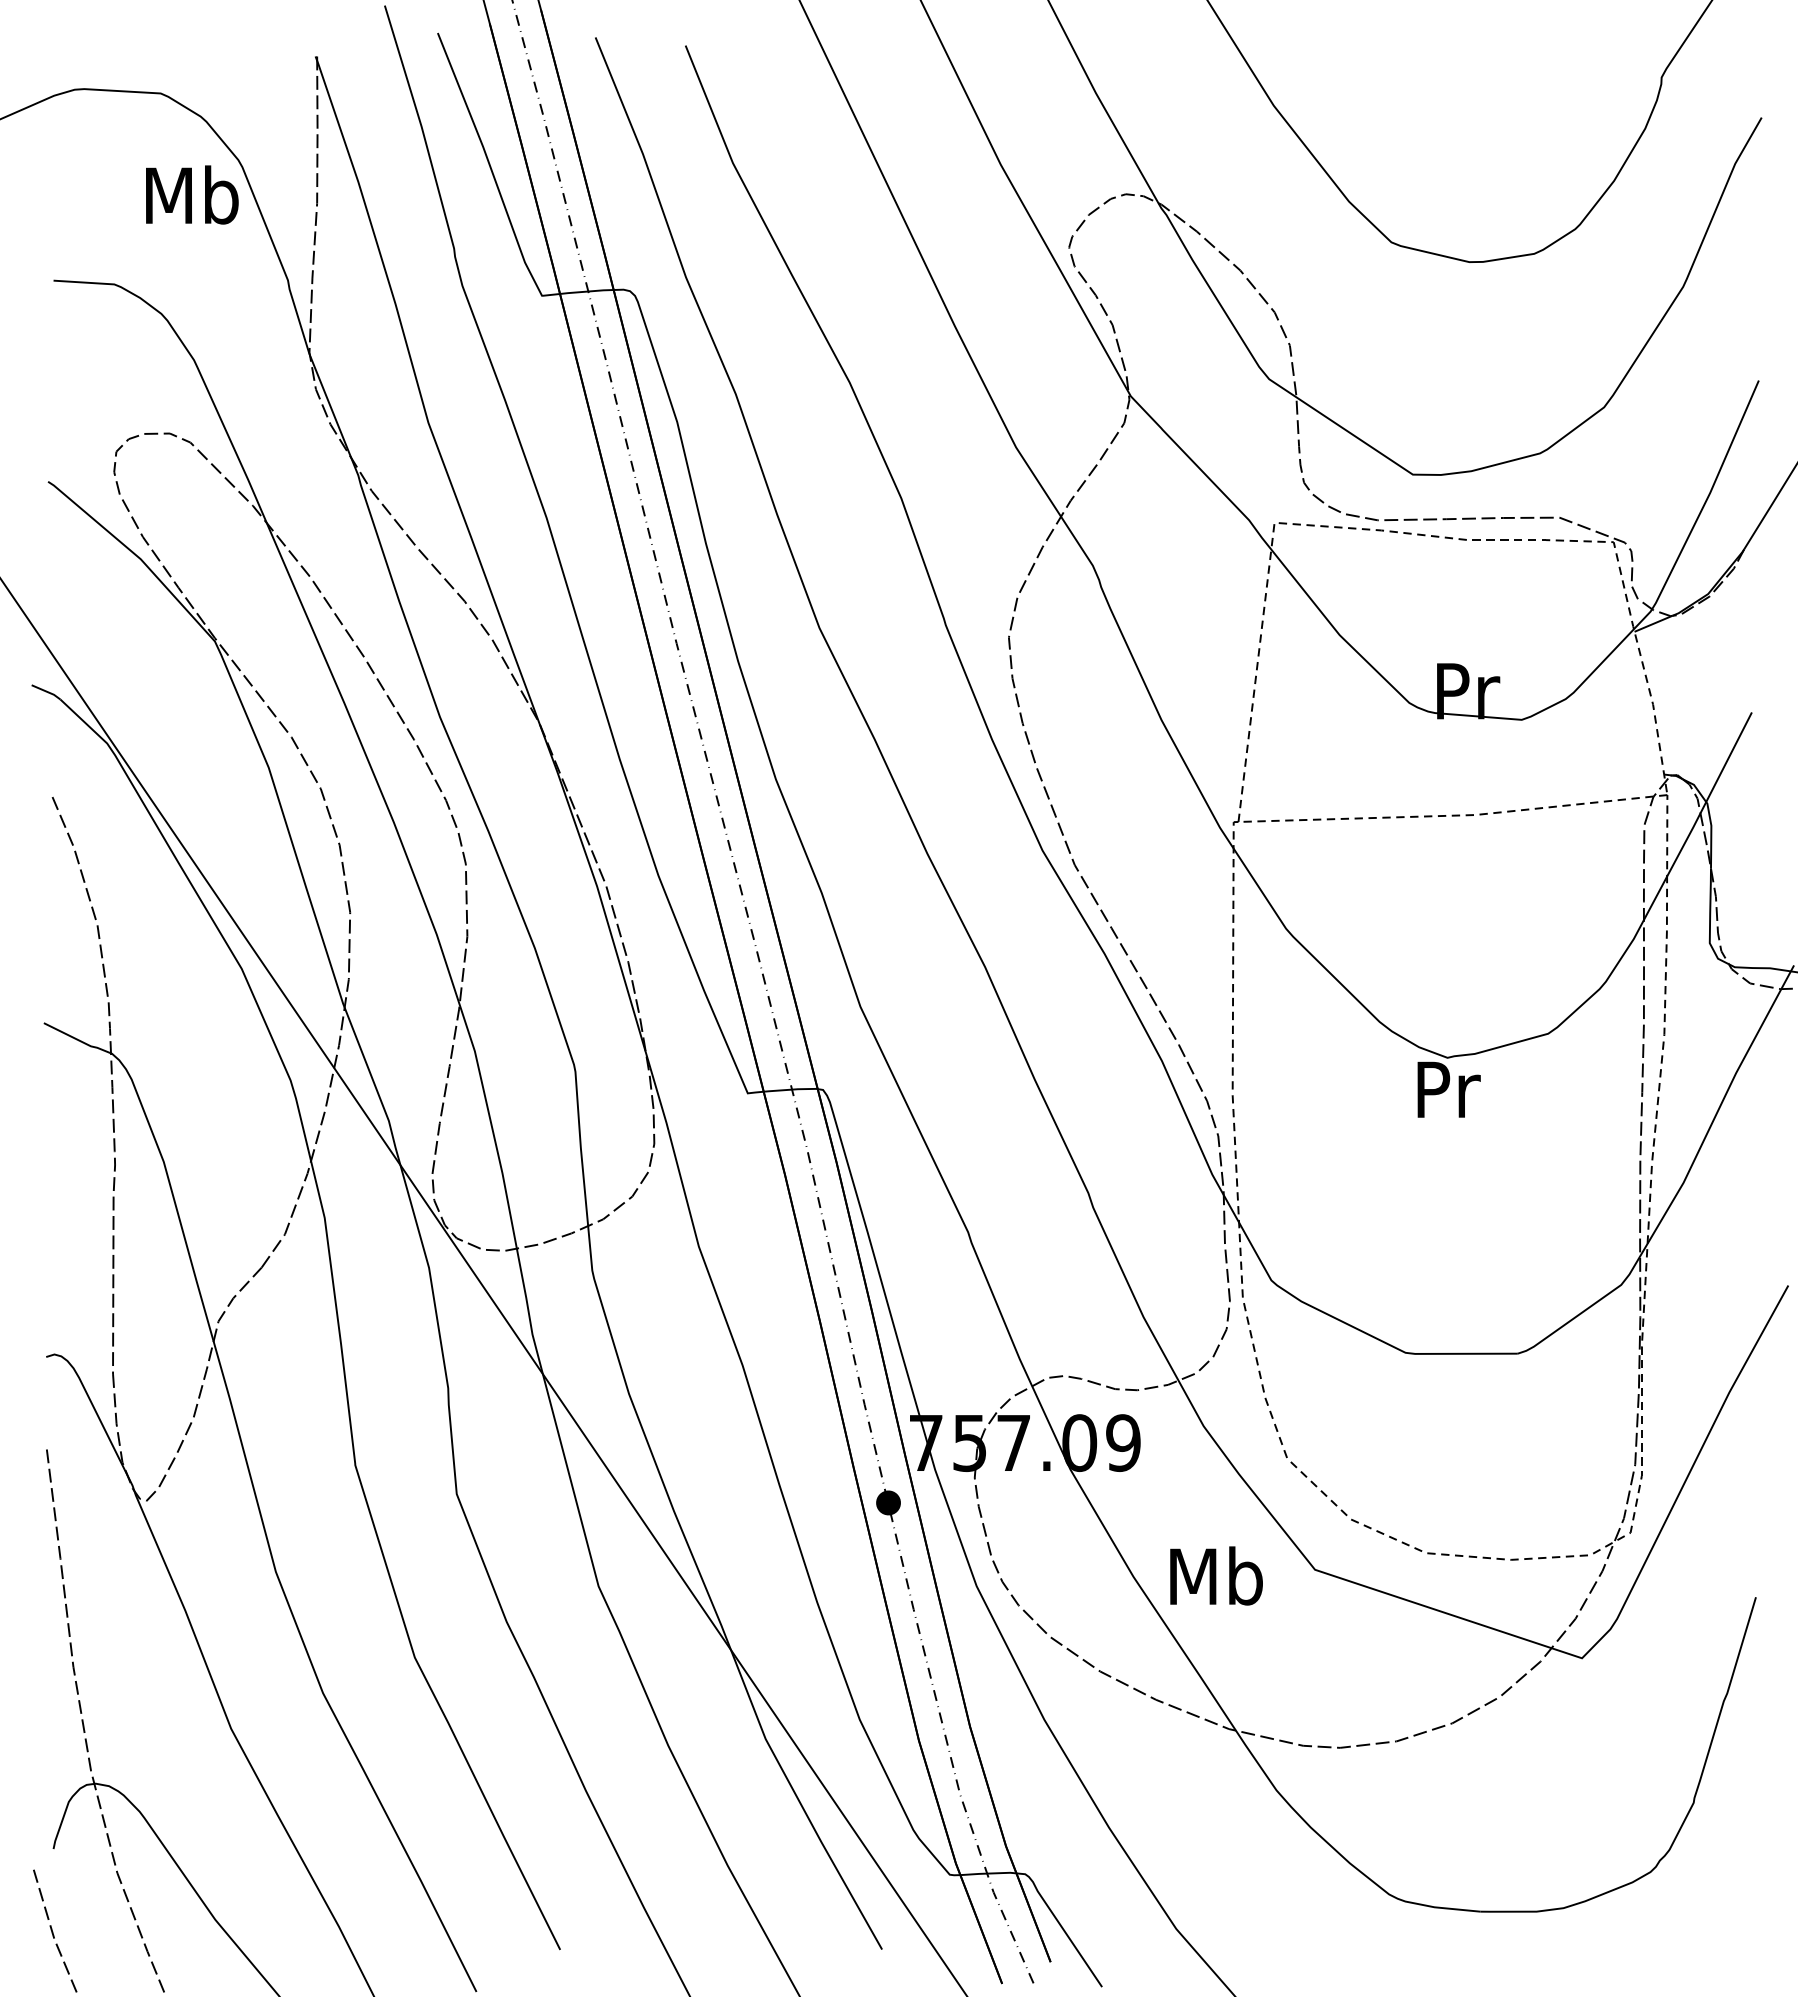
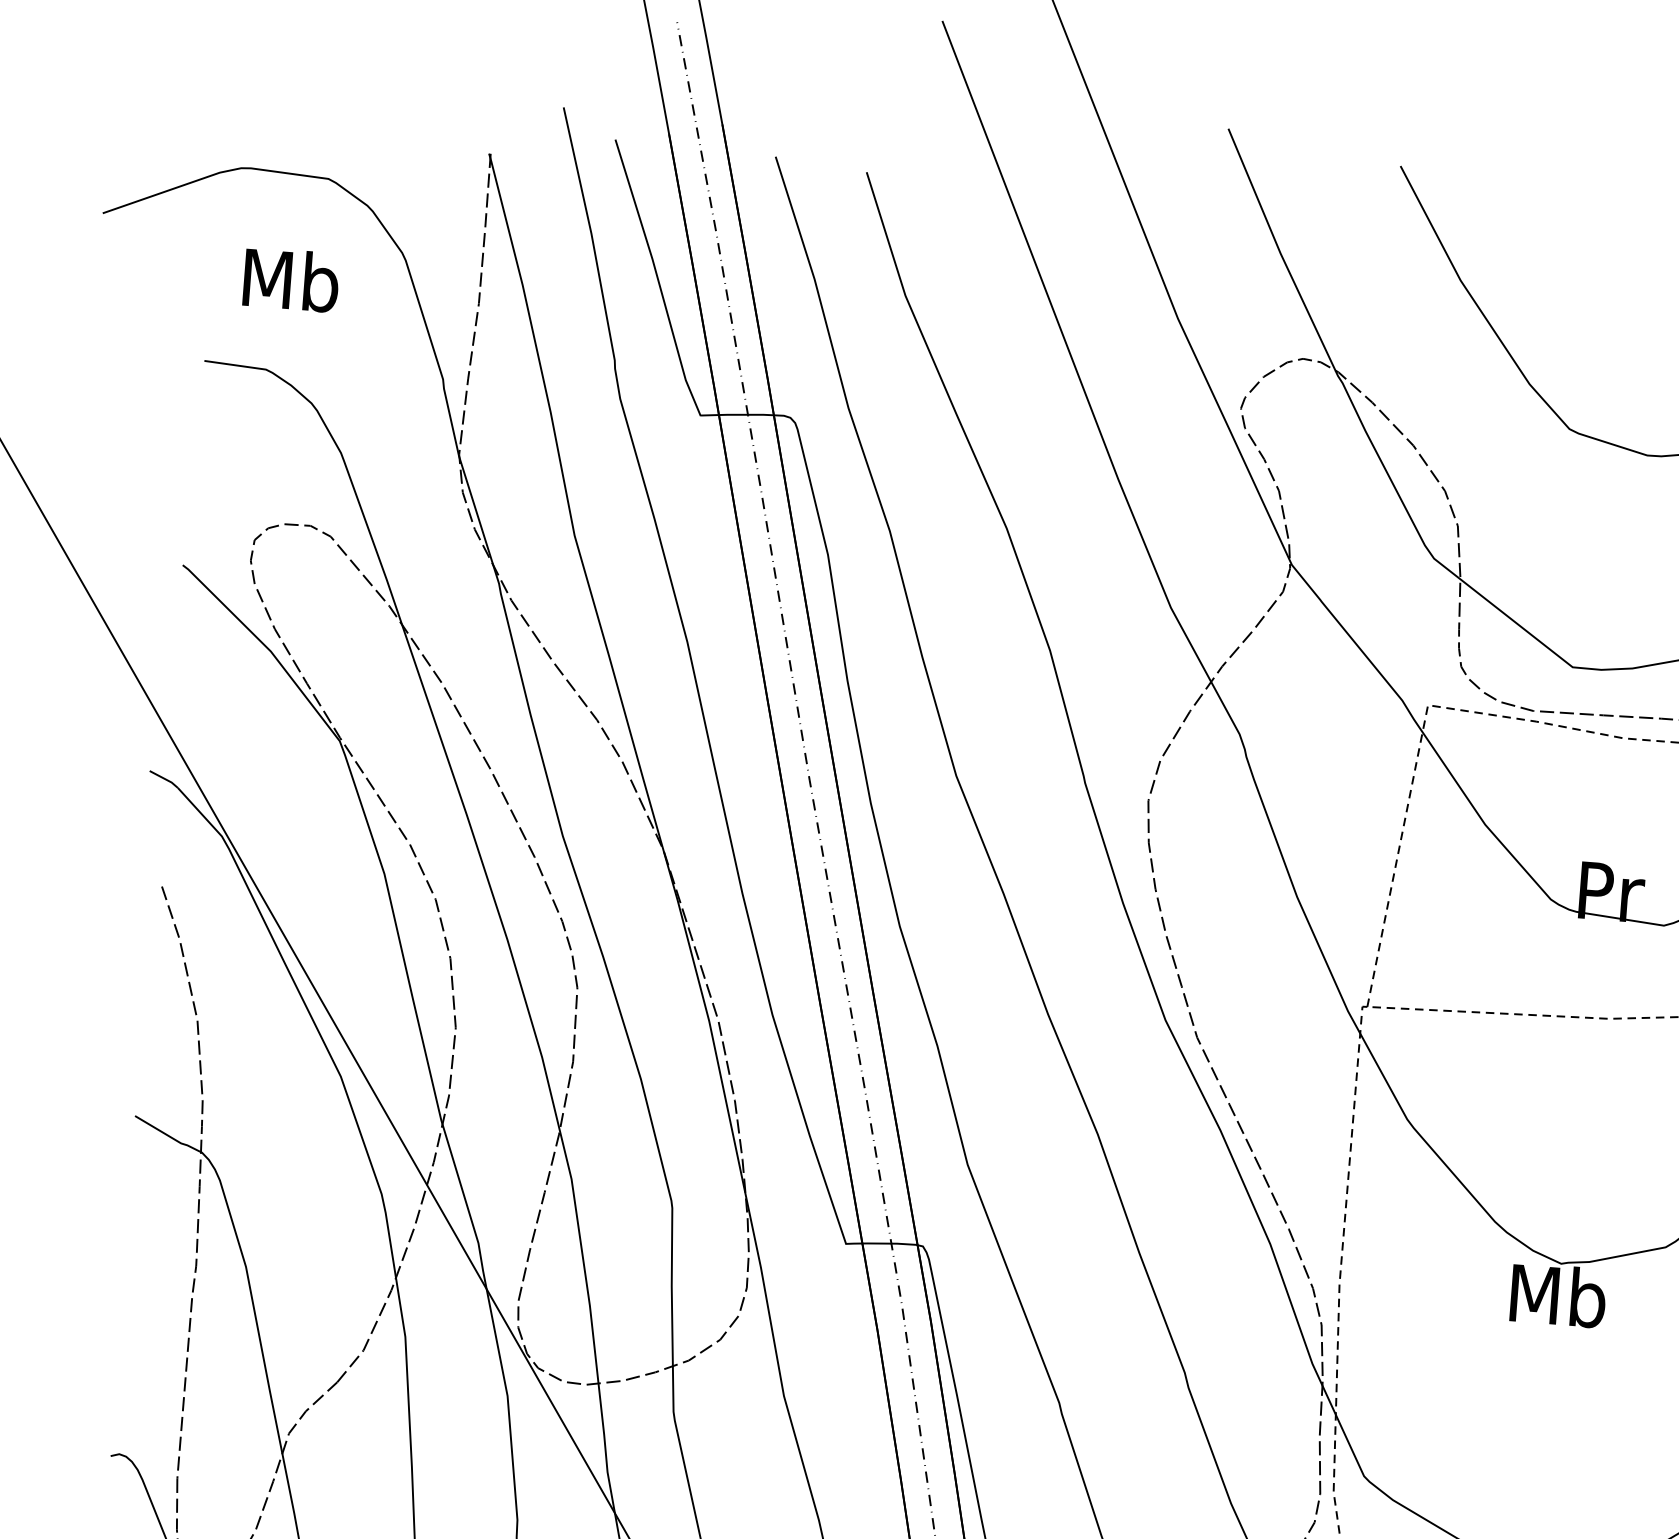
text: (192, 194) -> (291, 279), moved
text: (1447, 1088) -> (1558, 1295), Pr -> Mb

